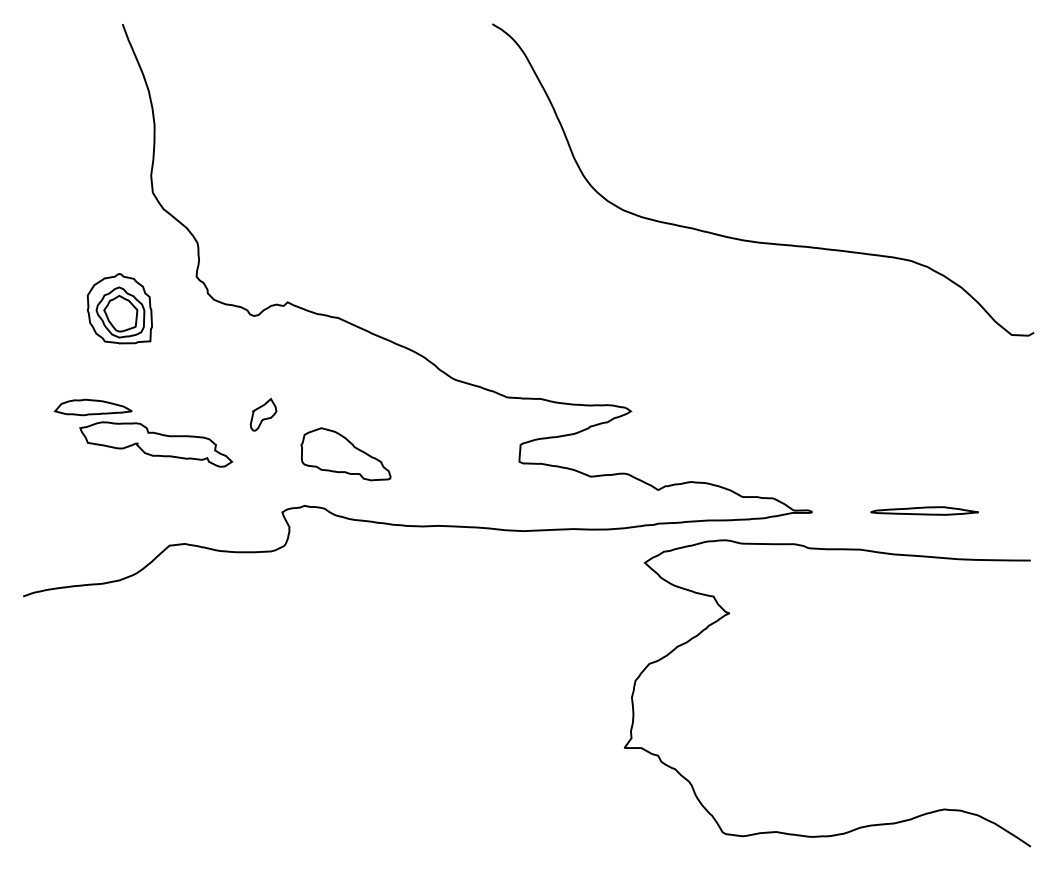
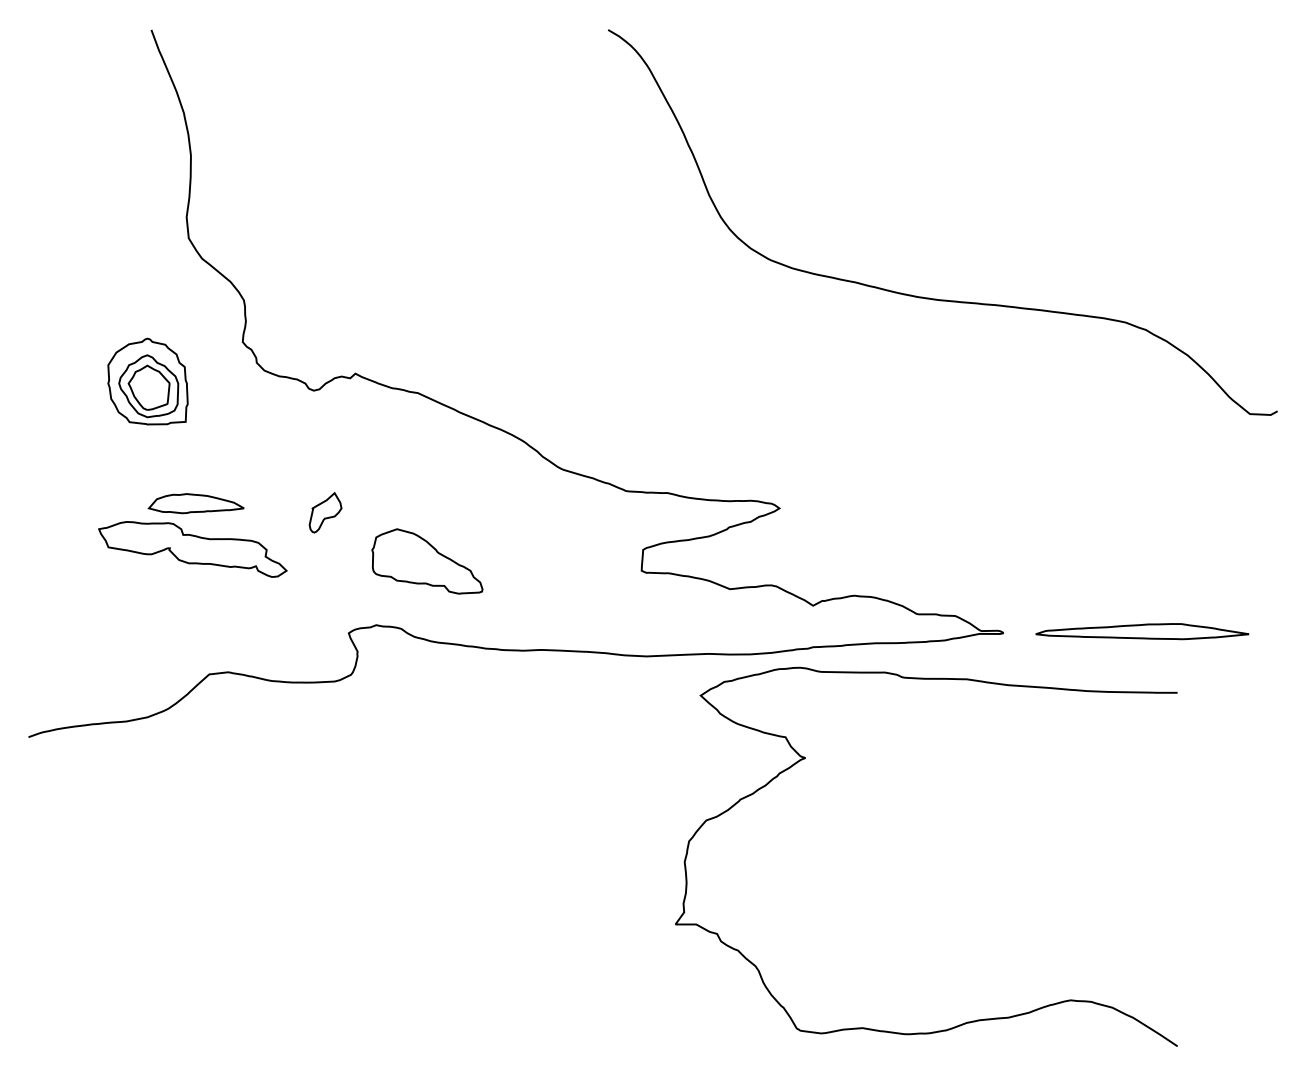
part: (92, 407) -> (195, 503), moved
part: (923, 510) -> (1141, 631), size x1.6
curve: (729, 613) -> (805, 758), moved

